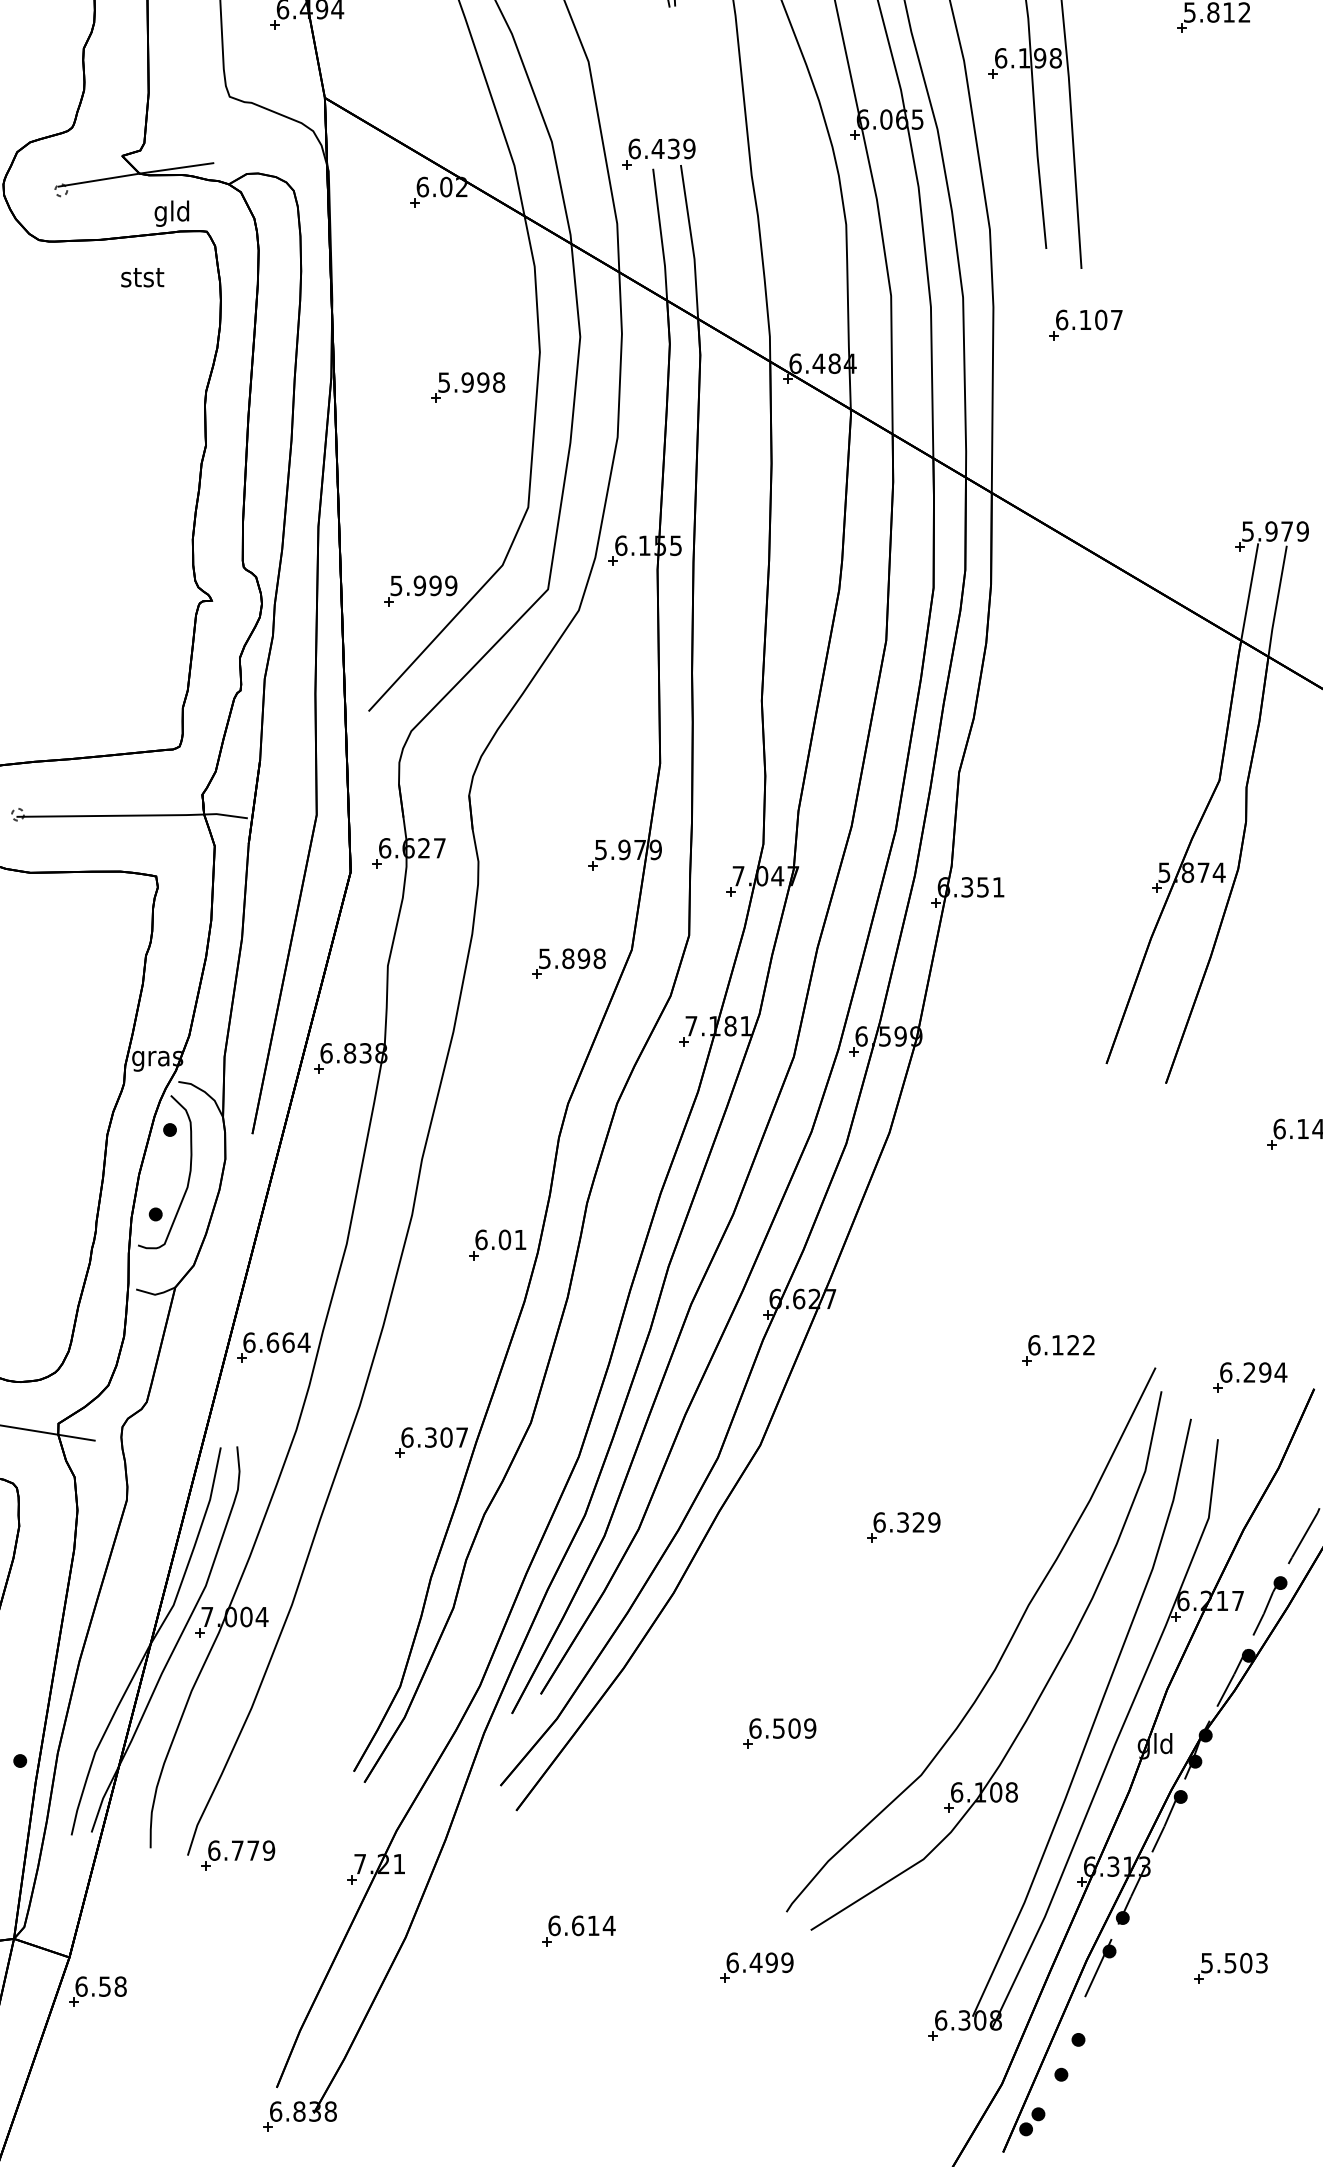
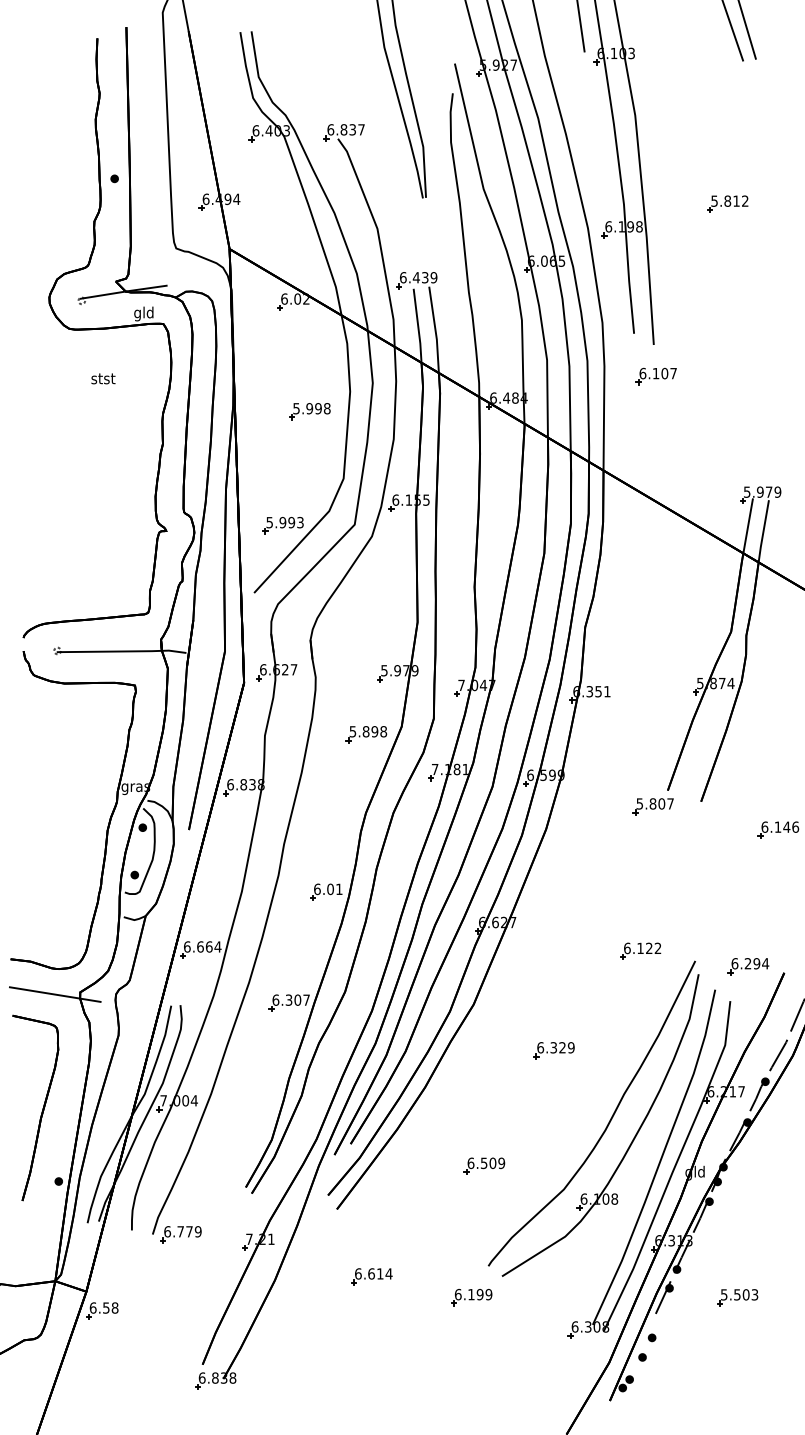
text: (142, 277) -> (103, 378), moved
text: (451, 585) -> (300, 522), 5.999 -> 5.993
part: (1079, 1092) -> (652, 806), added
text: (754, 1962) -> (470, 1294), 6.499 -> 6.199

